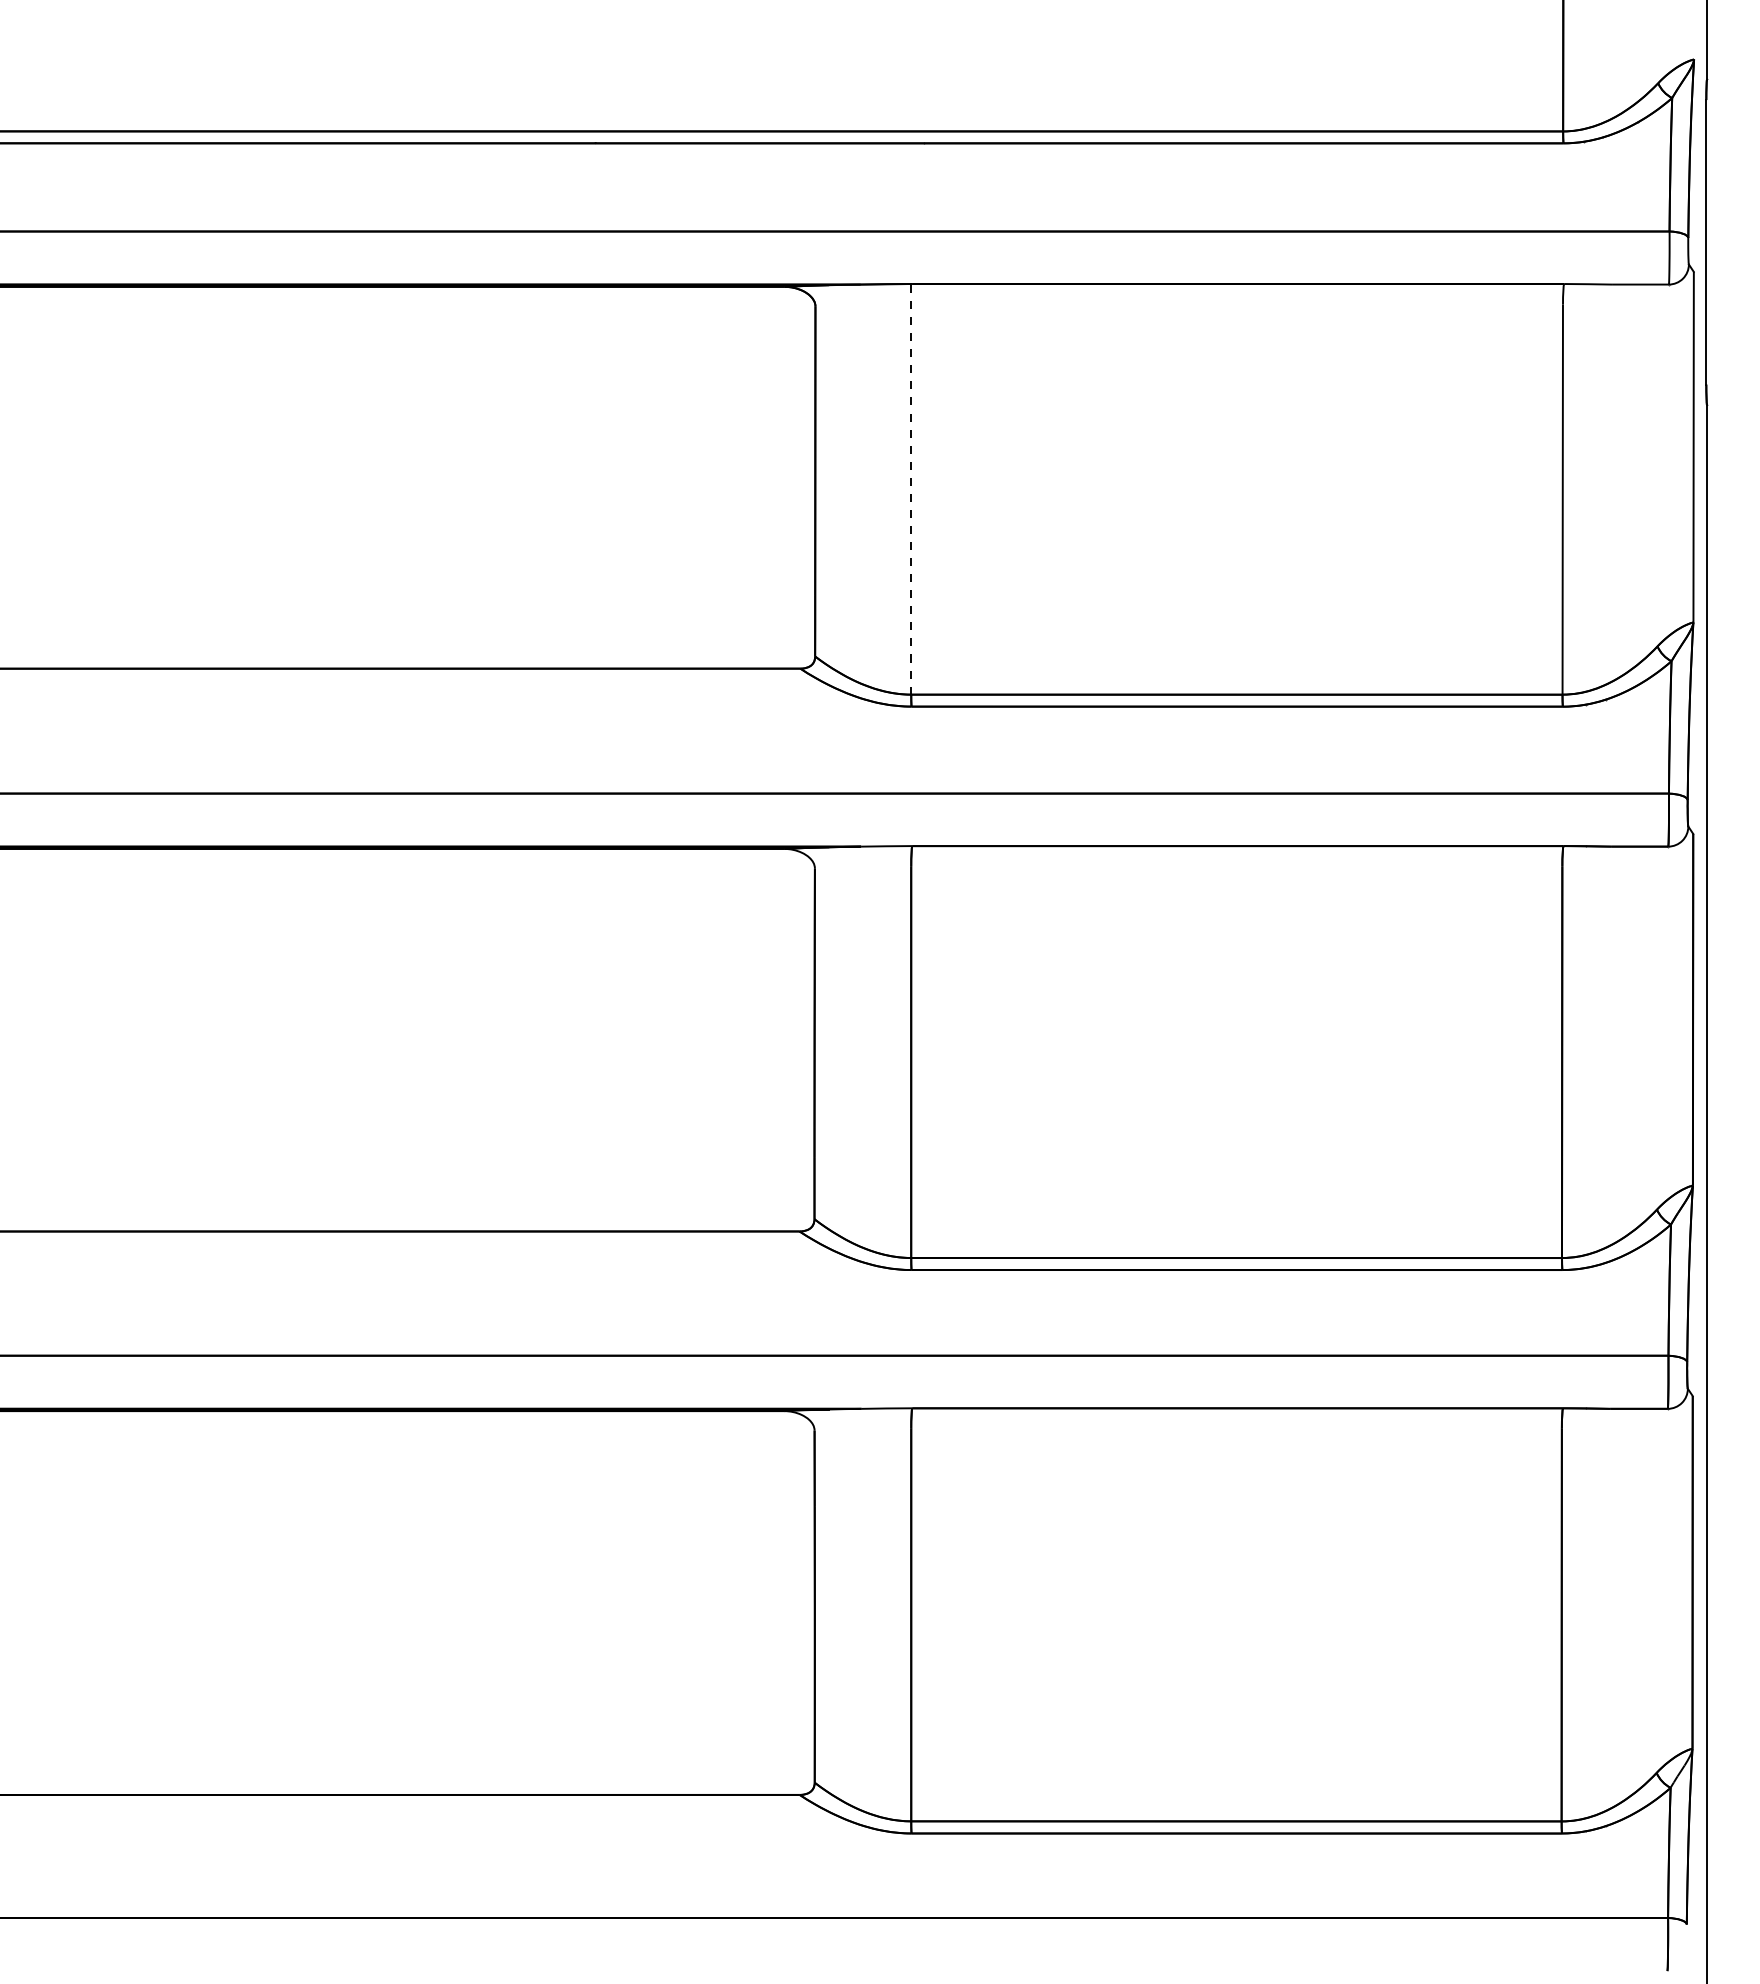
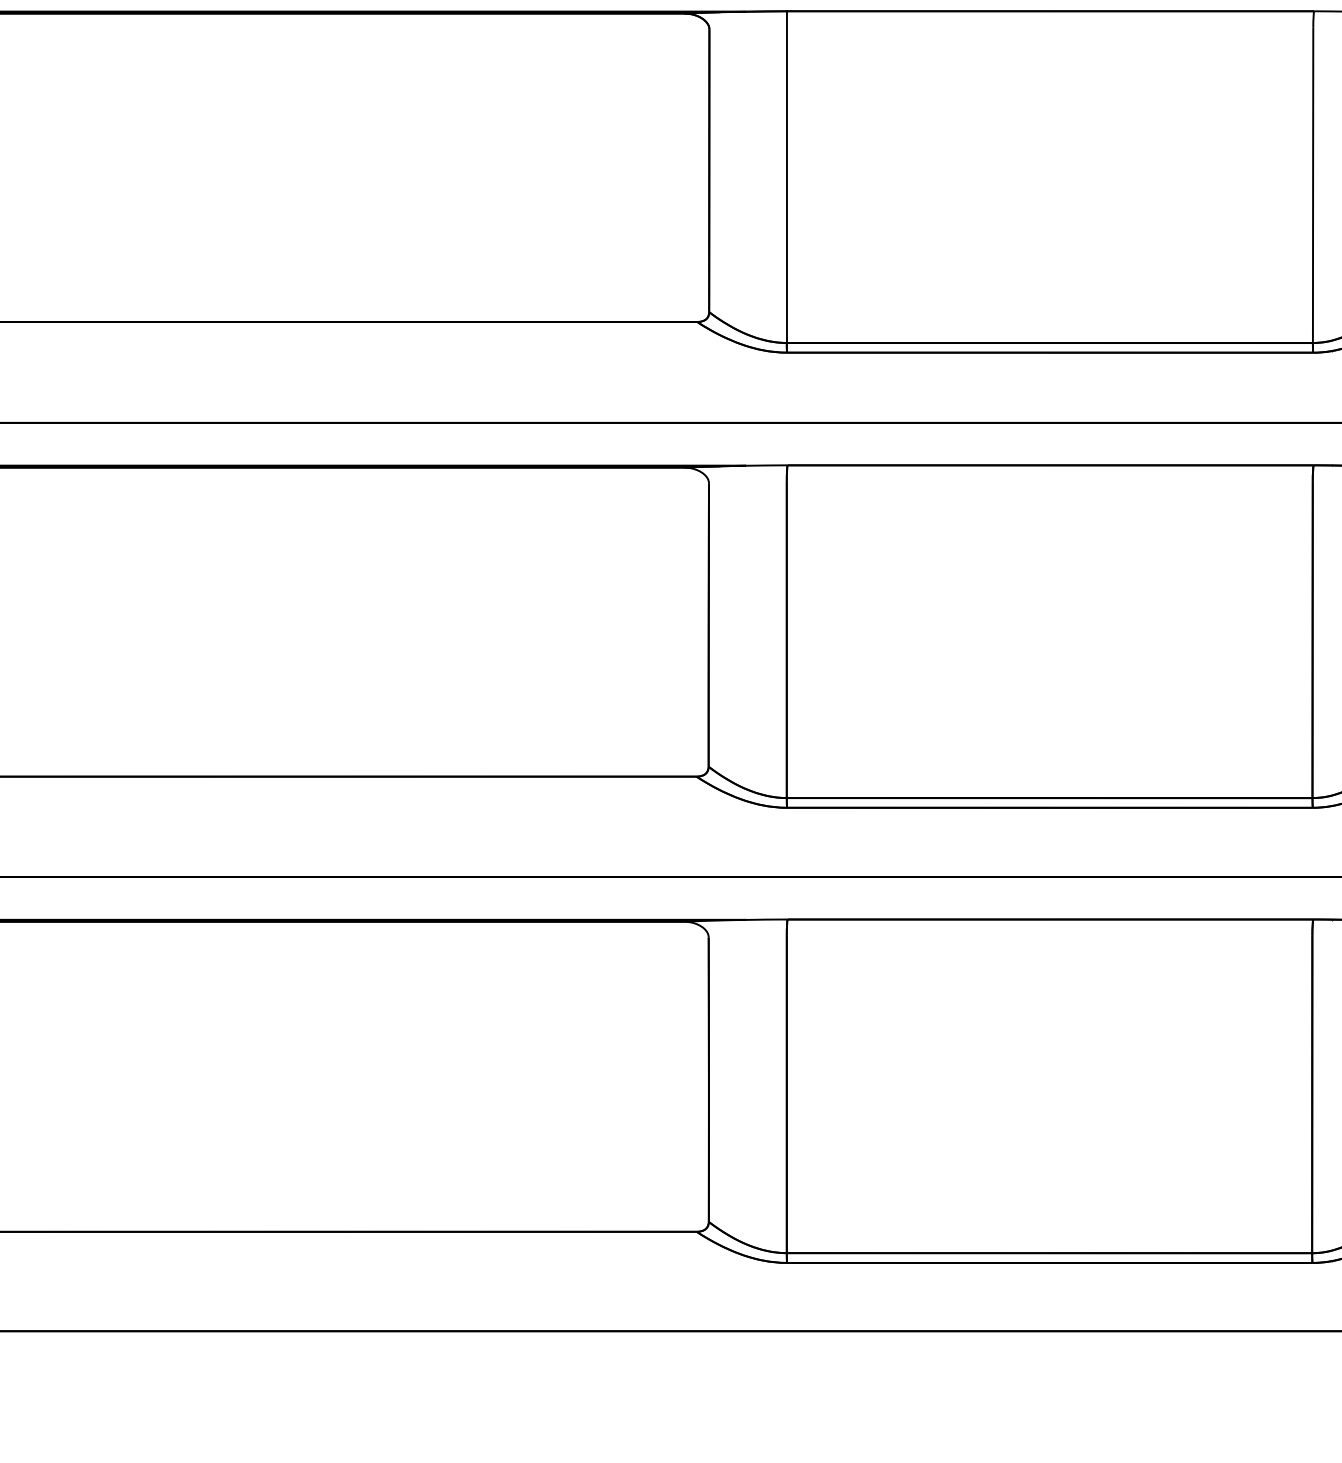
line: (911, 488) -> (787, 176), dashed -> solid

